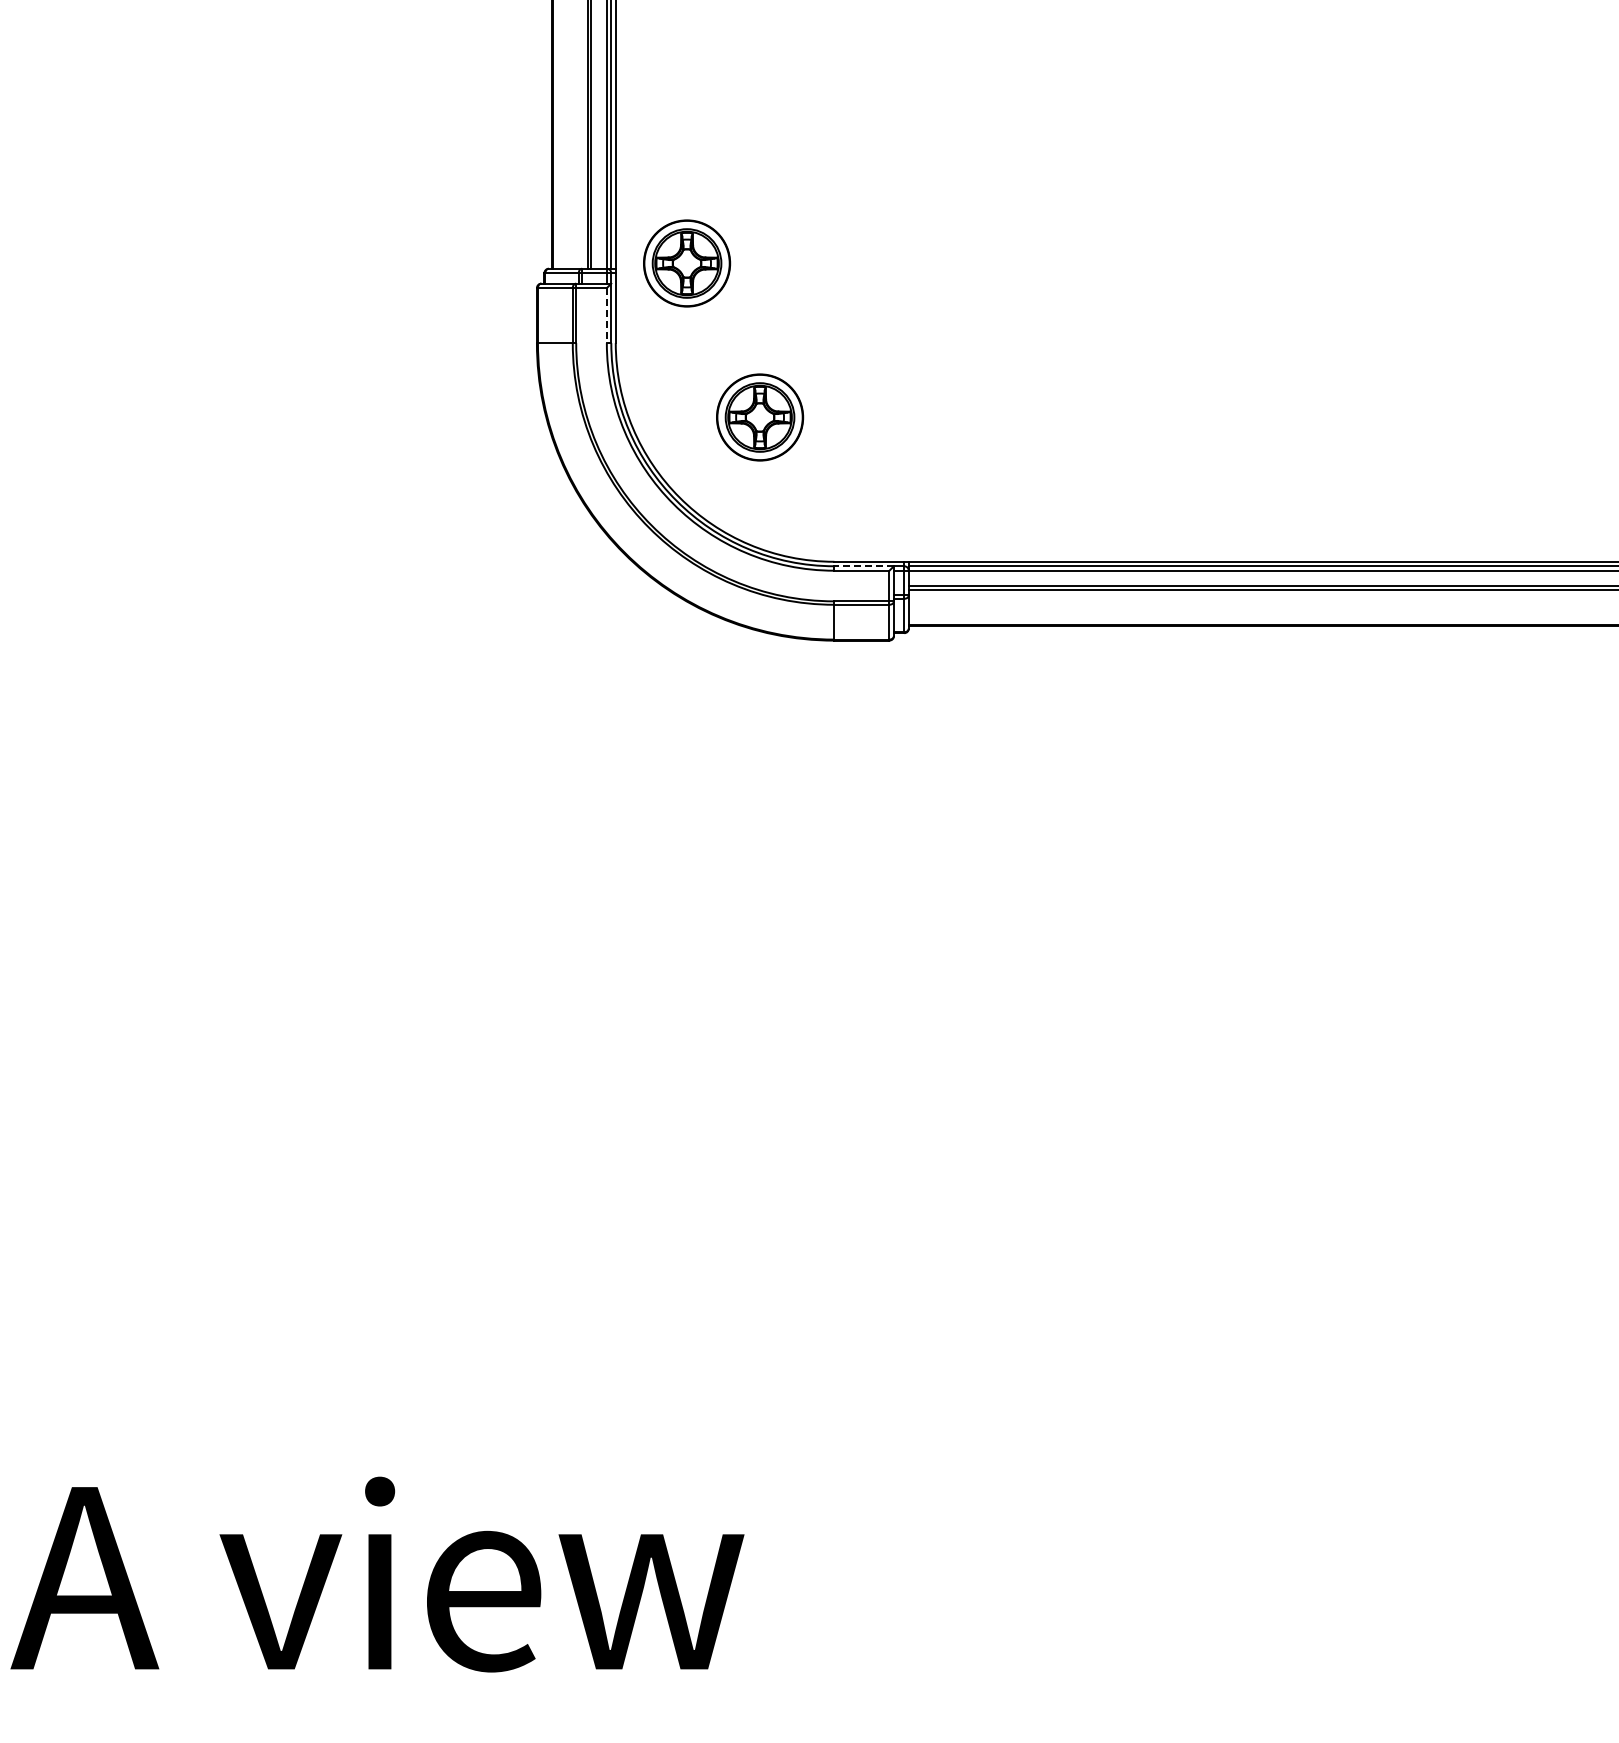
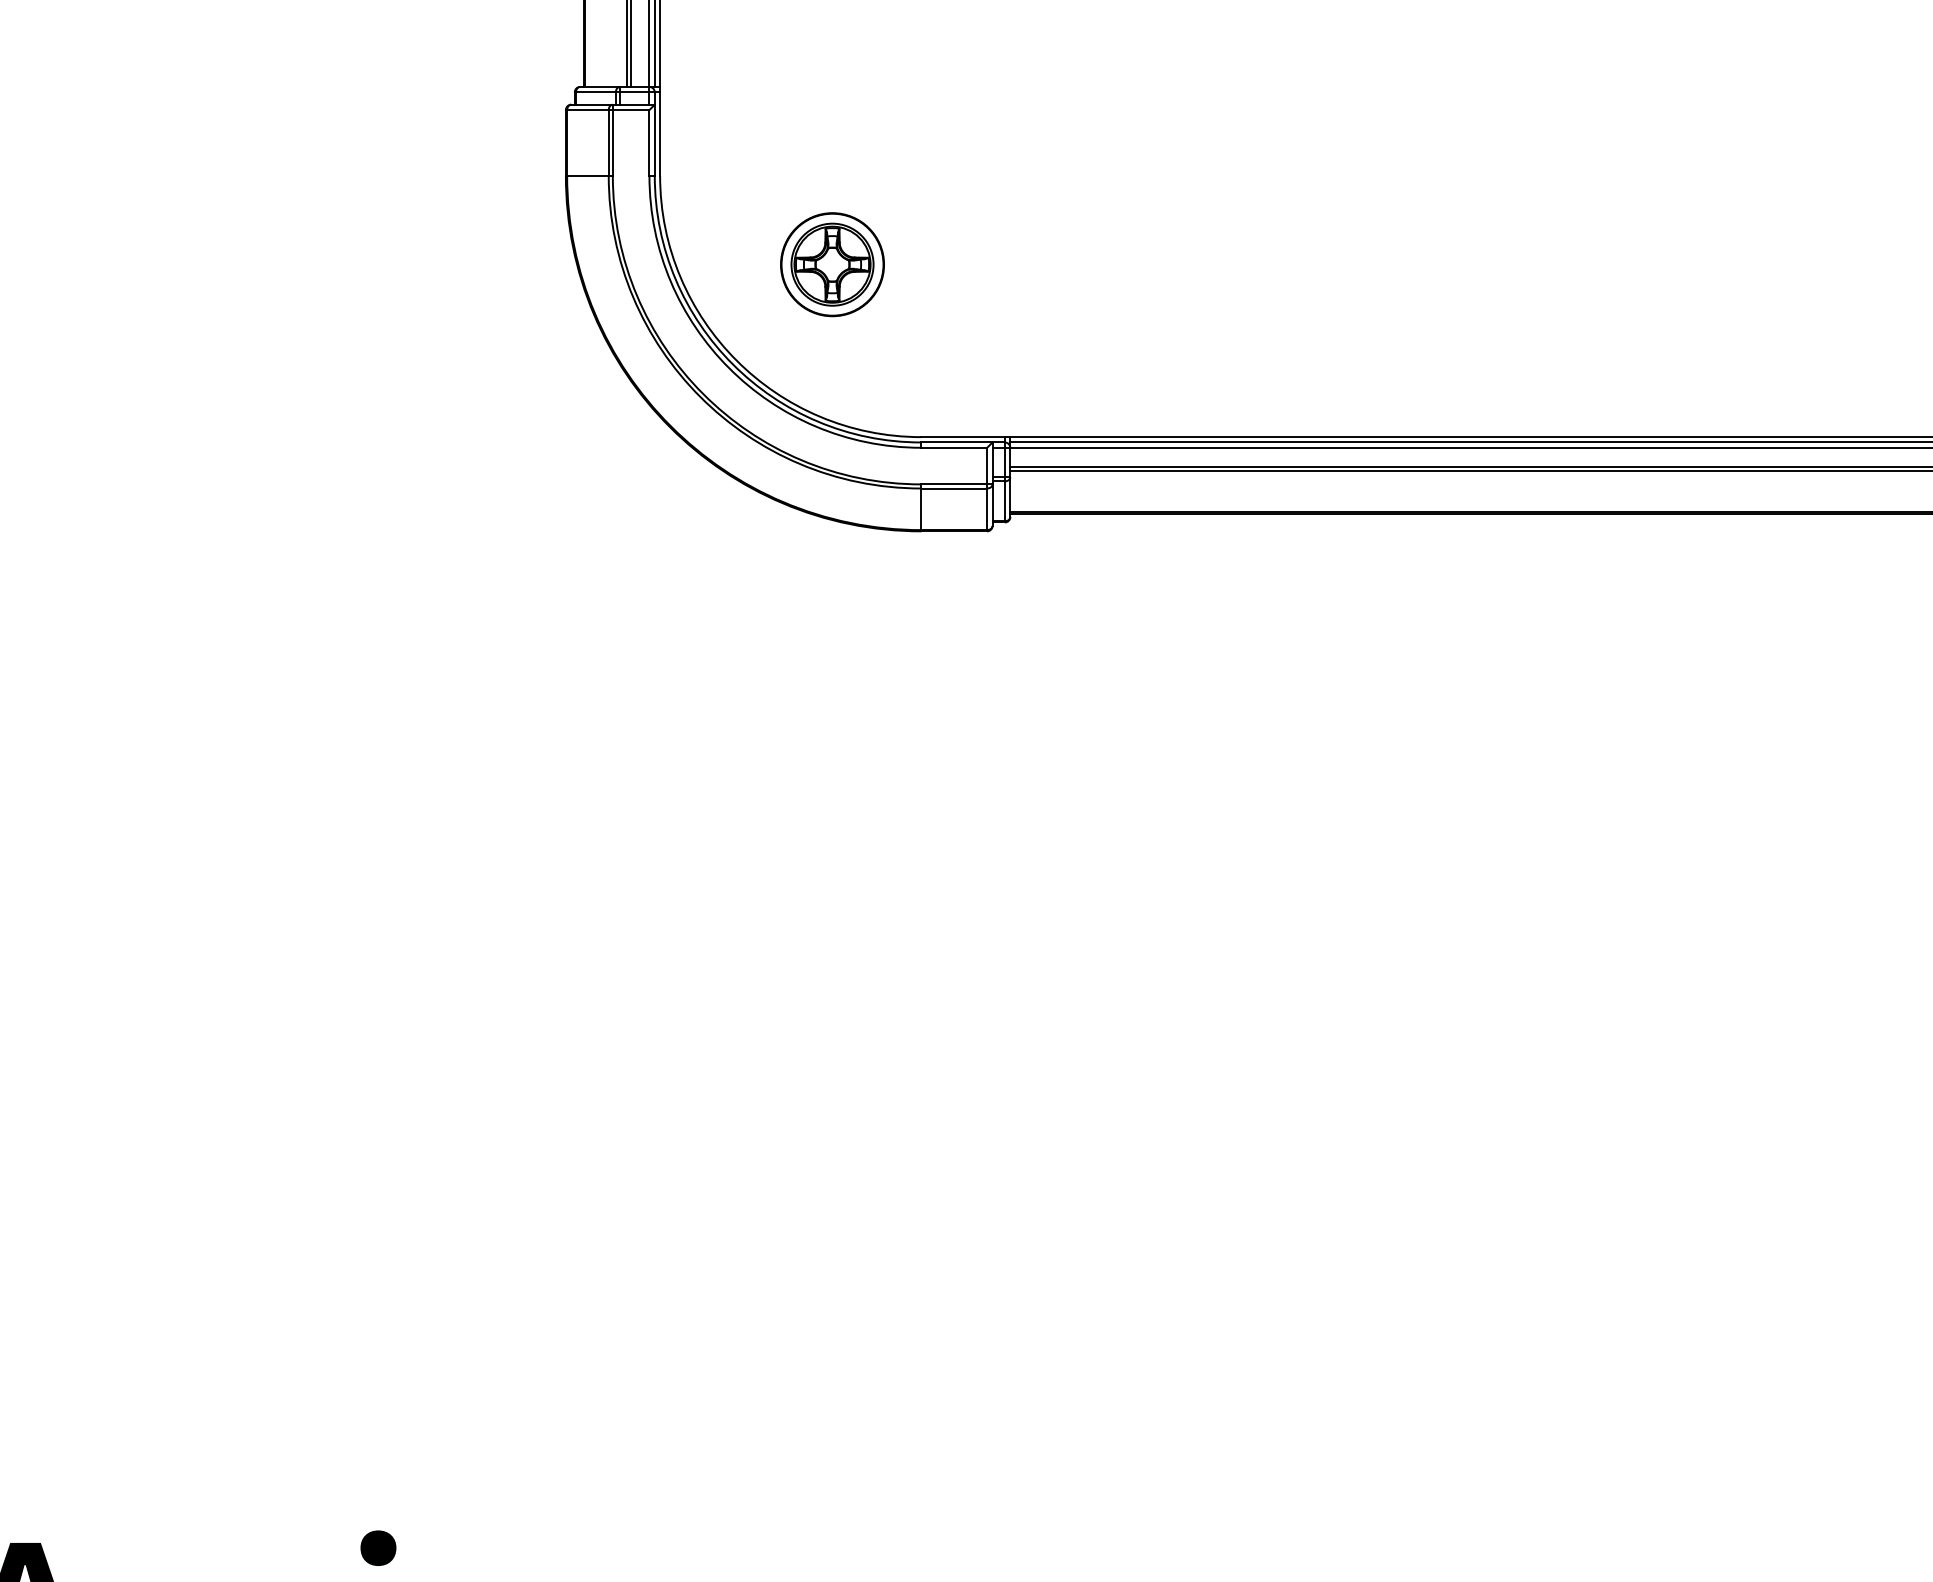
part: (687, 263) -> (745, 80), removed
line: (606, 315) -> (649, 142), dashed -> solid
line: (864, 566) -> (957, 442), dashed -> solid

